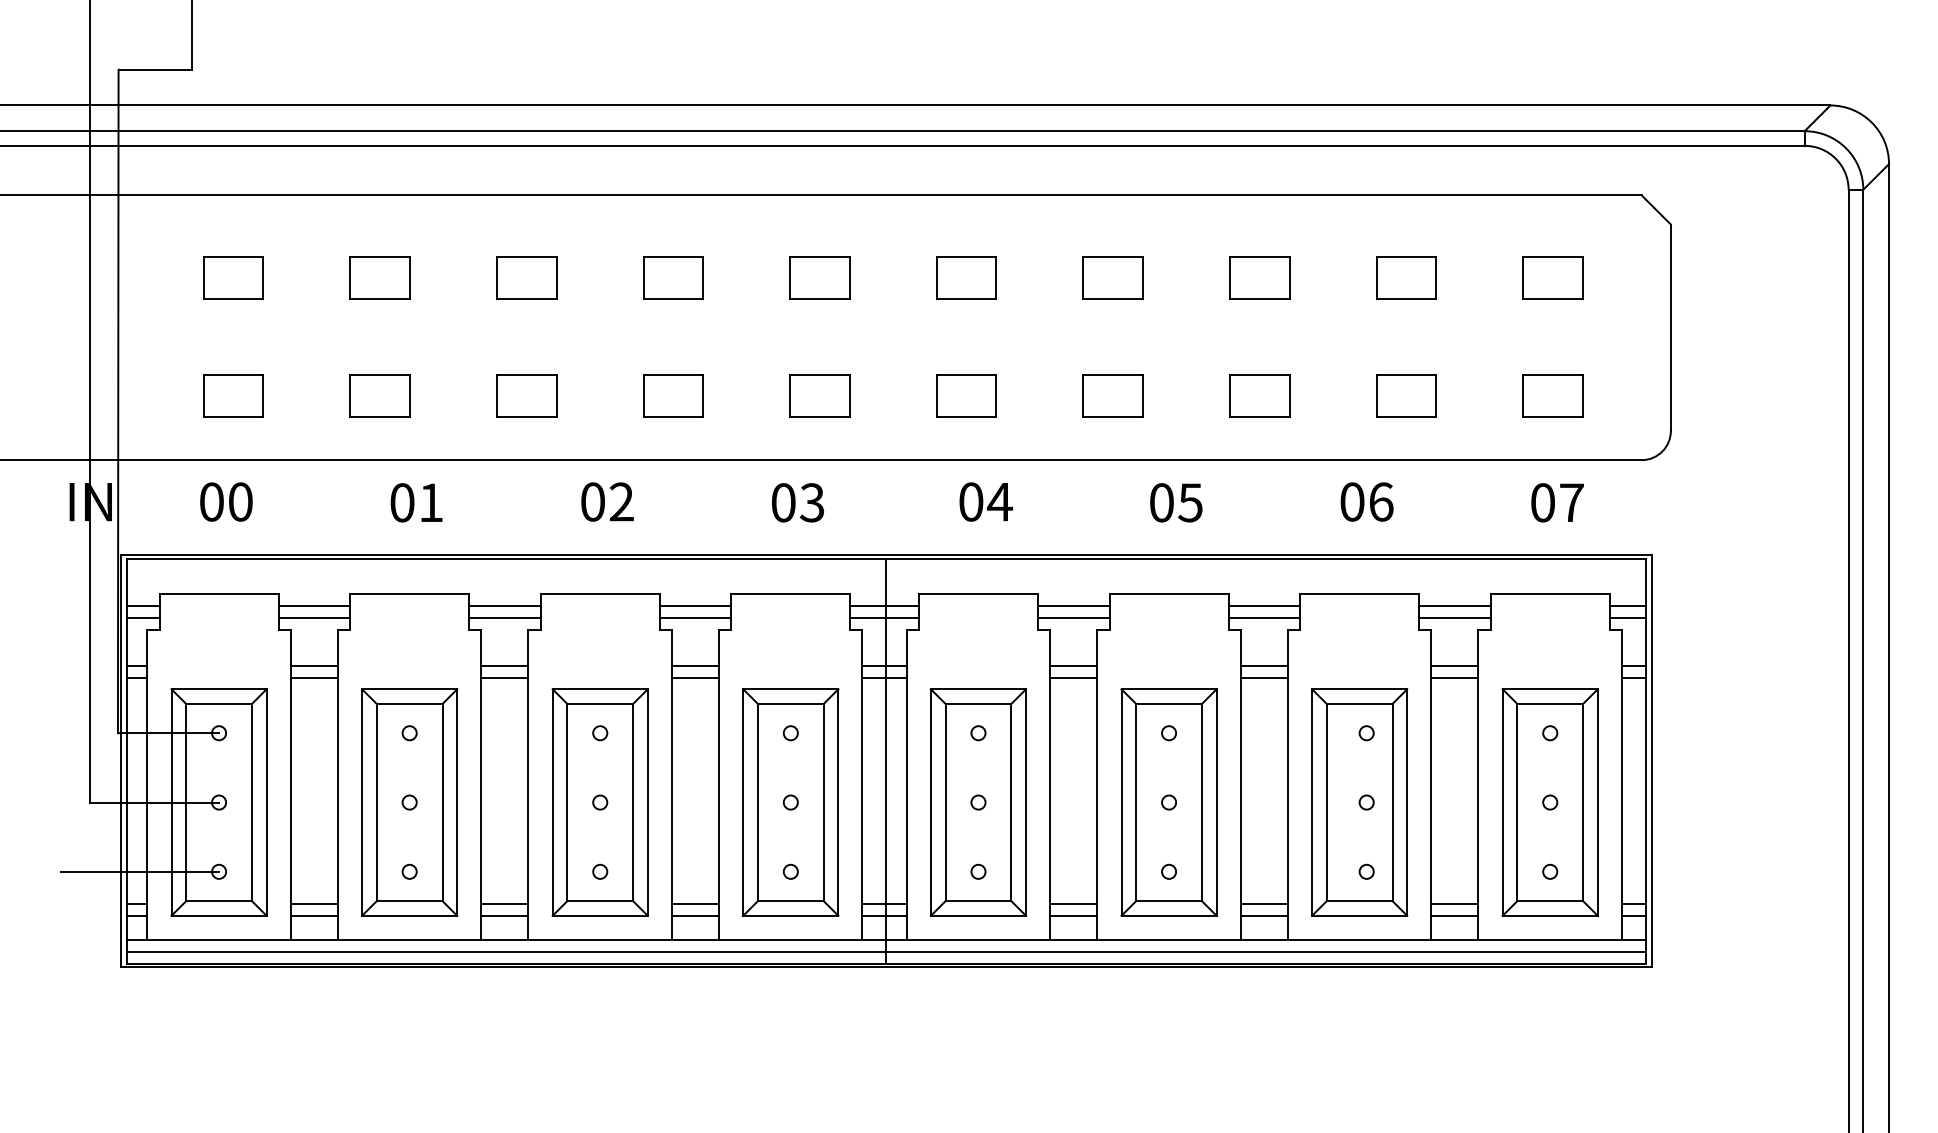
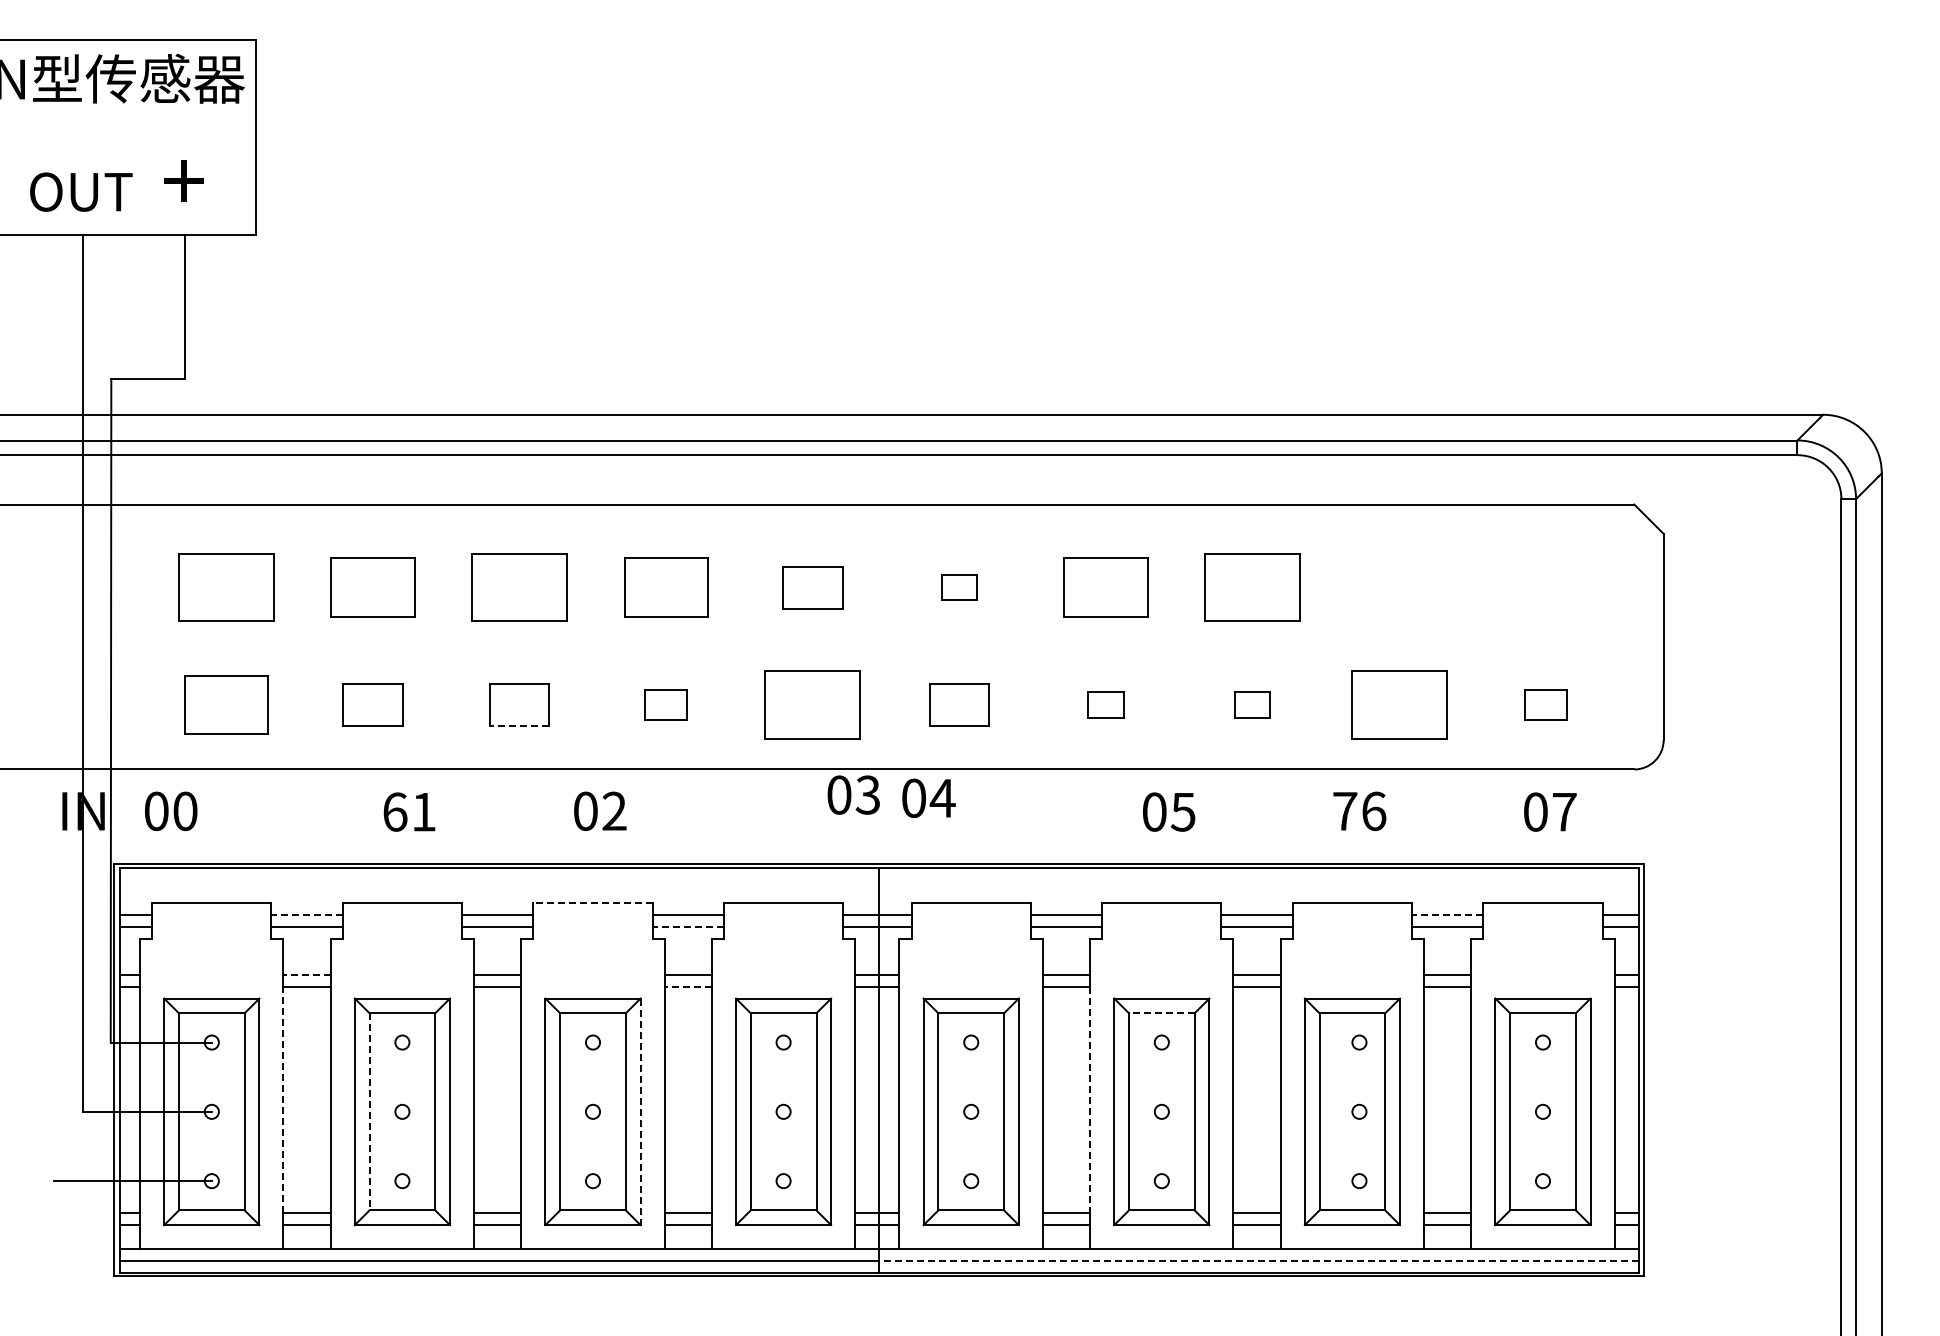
part: (233, 278) -> (226, 587), size x1.6
part: (379, 278) -> (372, 587), size x1.4
part: (526, 278) -> (519, 587), size x1.6
part: (672, 278) -> (665, 587), size x1.4
part: (966, 278) -> (959, 587), size x0.6
part: (1112, 278) -> (1105, 587), size x1.4
part: (1259, 278) -> (1252, 587), size x1.6
part: (1405, 278) -> (1398, 587), removed
part: (1552, 278) -> (1545, 587), removed
part: (233, 395) -> (226, 704), size x1.4
part: (672, 395) -> (665, 704), size x0.7
part: (819, 395) -> (812, 704), size x1.6
part: (1112, 395) -> (1105, 704), size x0.6
part: (1259, 395) -> (1252, 704), size x0.6
part: (1405, 395) -> (1398, 704), size x1.6
part: (1552, 395) -> (1545, 704), size x0.7
line: (526, 416) -> (519, 725), solid -> dashed
text: (226, 501) -> (171, 810), moved
text: (985, 501) -> (928, 797), moved
text: (402, 502) -> (395, 811), 01 -> 61
text: (797, 502) -> (853, 794), moved
text: (1352, 502) -> (1345, 811), 06 -> 76
line: (600, 594) -> (593, 903), solid -> dashed
line: (314, 606) -> (307, 915), solid -> dashed
line: (1454, 606) -> (1447, 915), solid -> dashed
line: (695, 618) -> (688, 927), solid -> dashed
line: (314, 665) -> (307, 974), solid -> dashed
line: (695, 677) -> (688, 986), solid -> dashed
line: (1168, 704) -> (1161, 1013), solid -> dashed
line: (290, 790) -> (283, 1099), solid -> dashed
line: (1097, 791) -> (1090, 1100), solid -> dashed
line: (376, 802) -> (369, 1111), solid -> dashed
line: (647, 803) -> (640, 1112), solid -> dashed
line: (1265, 952) -> (1258, 1261), solid -> dashed

